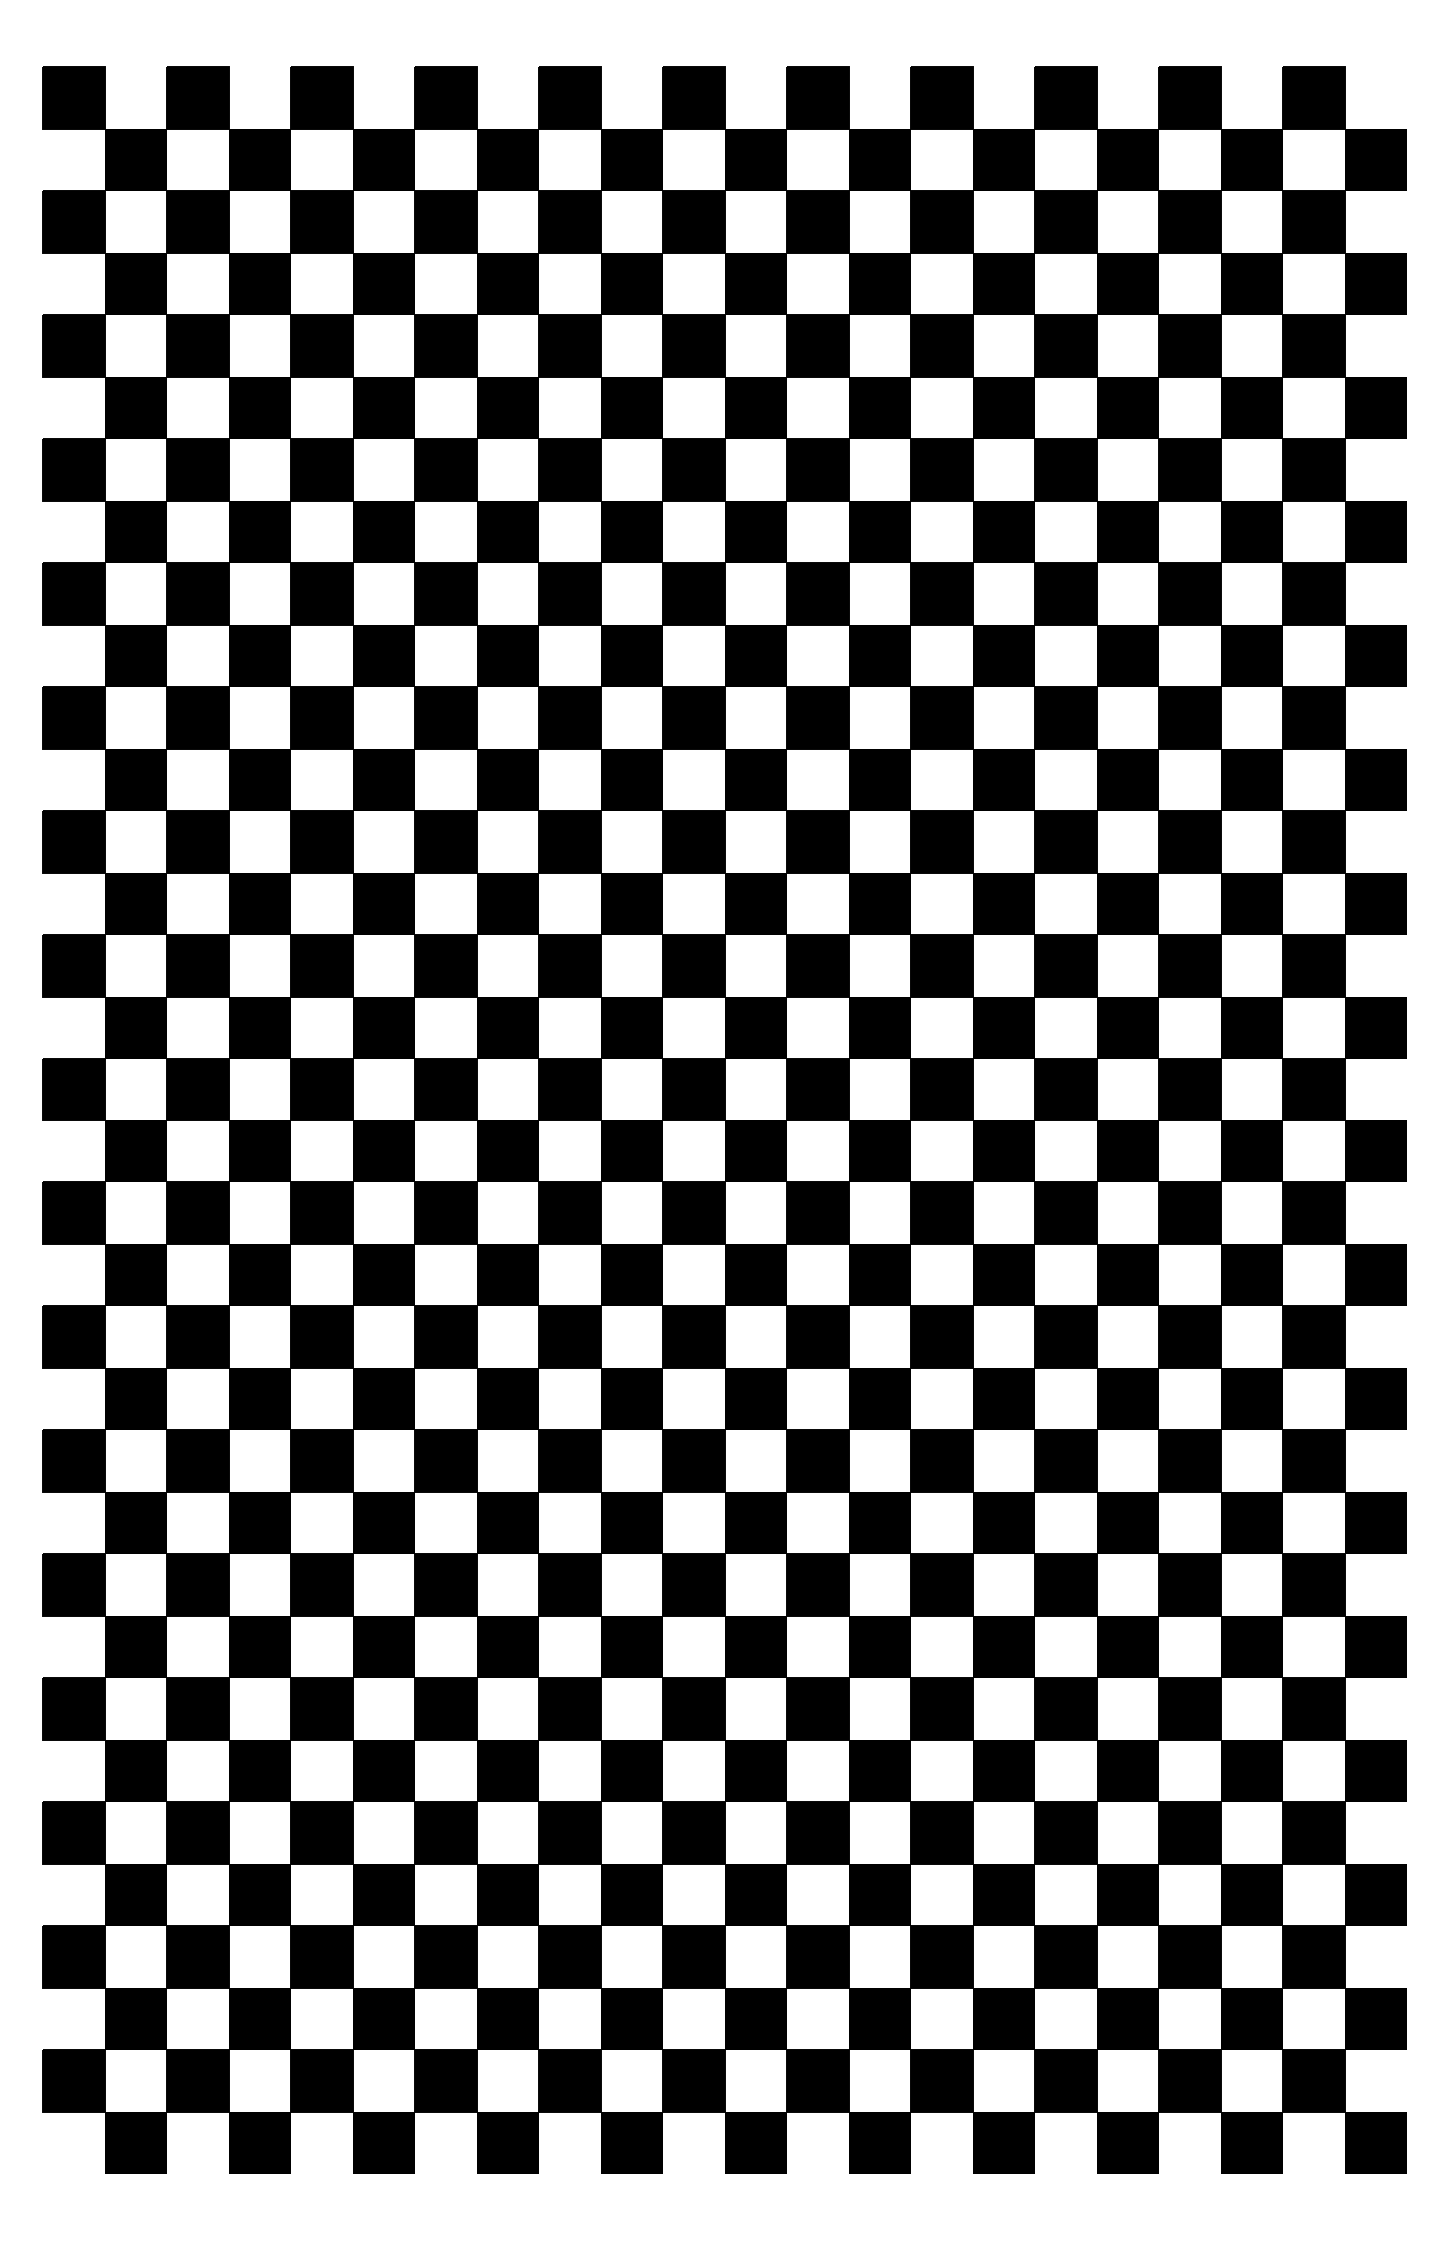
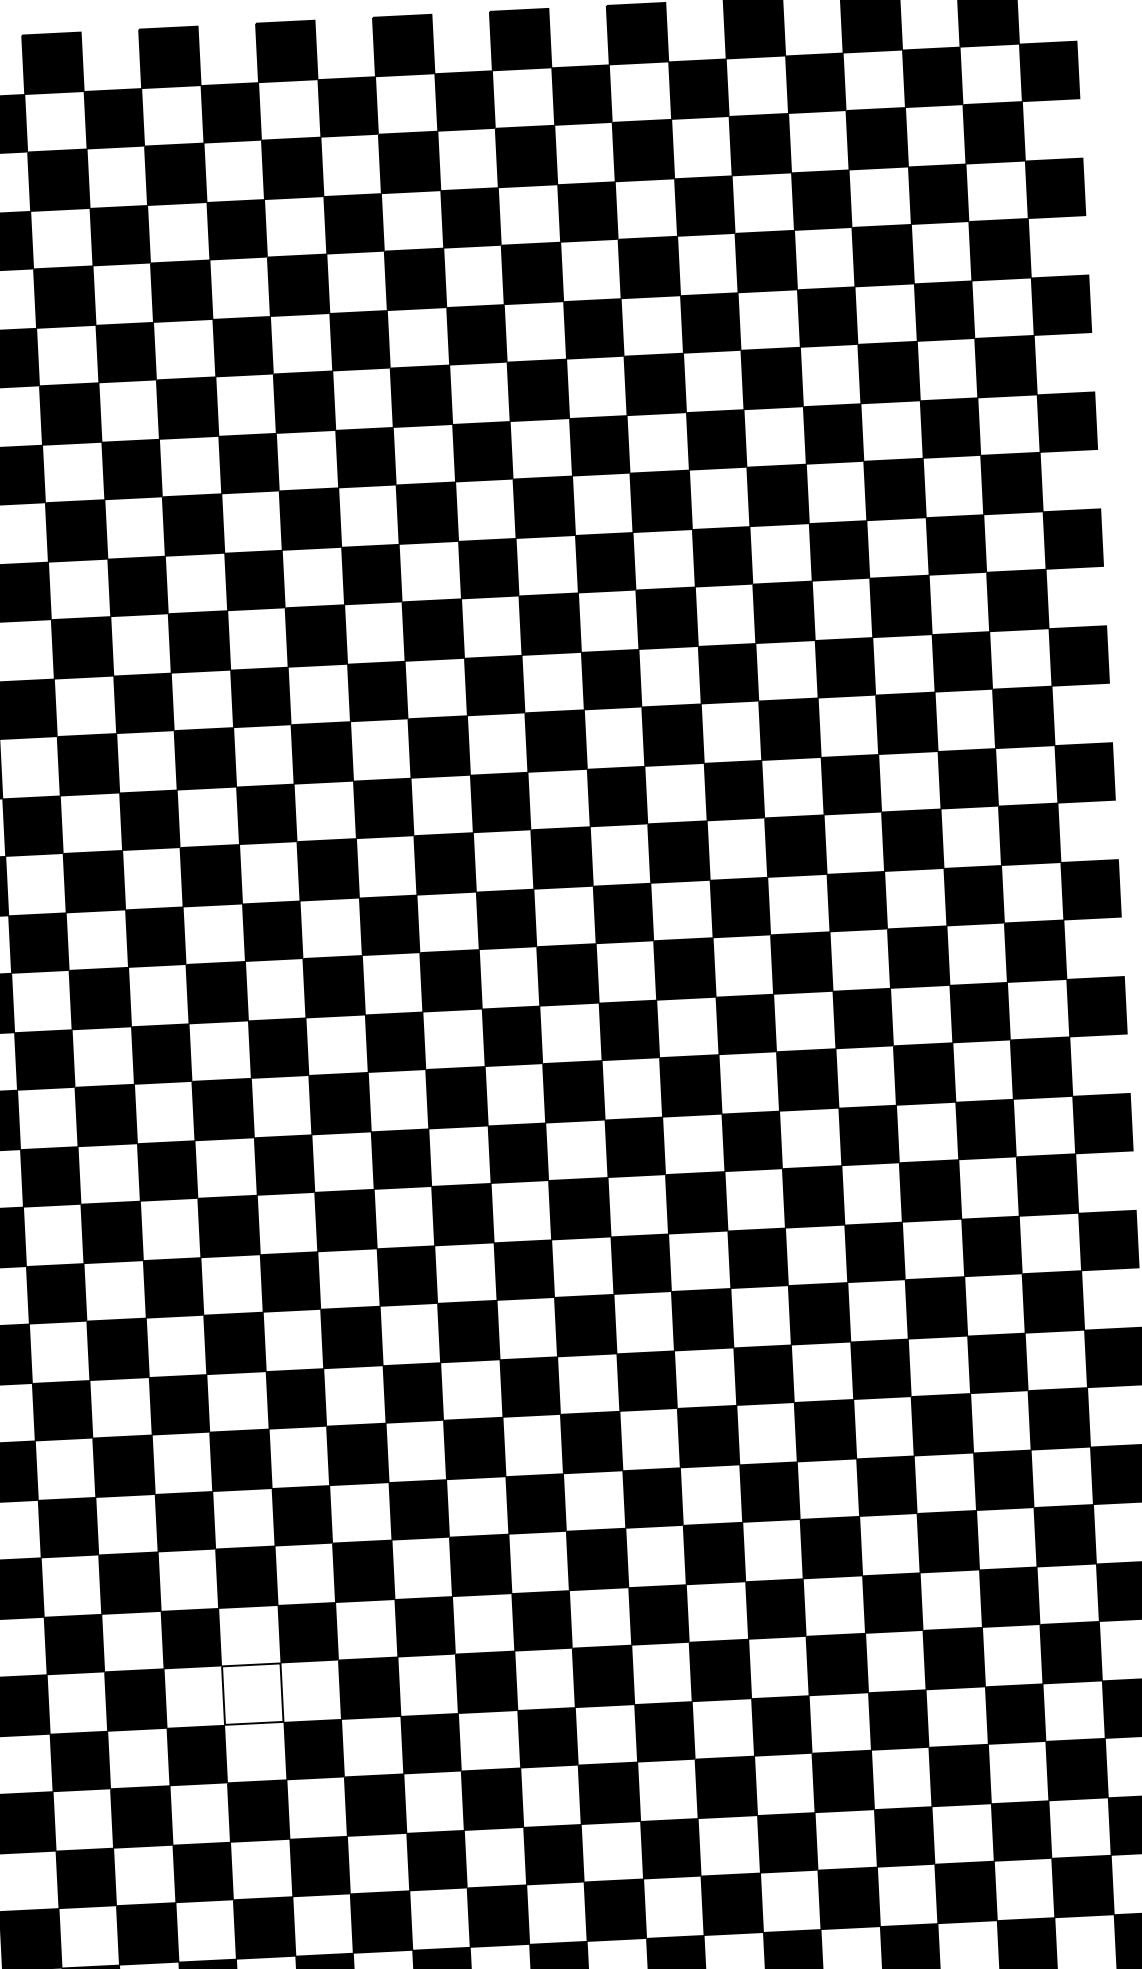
fill: (446, 1832) -> (253, 1693), removed

